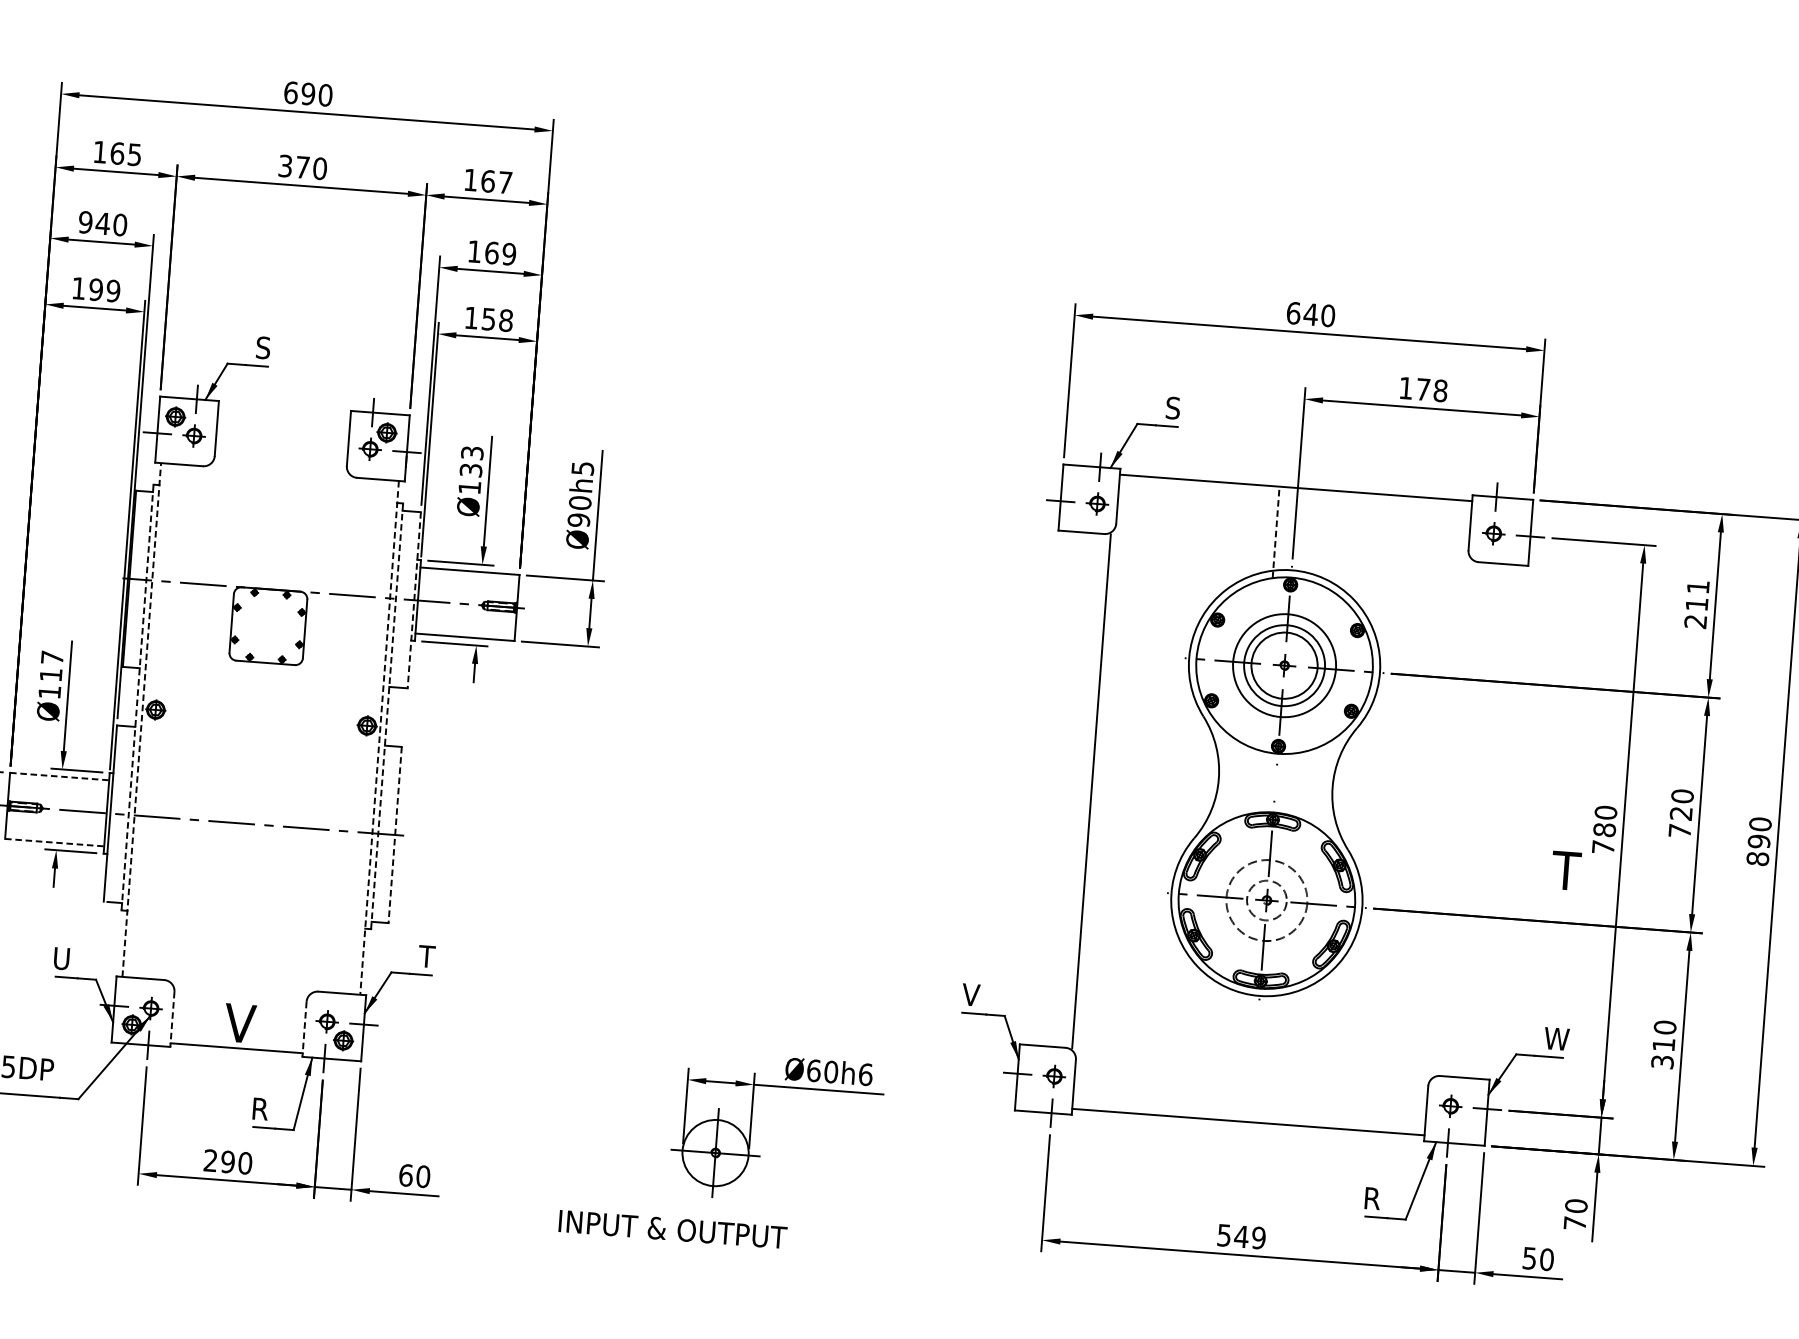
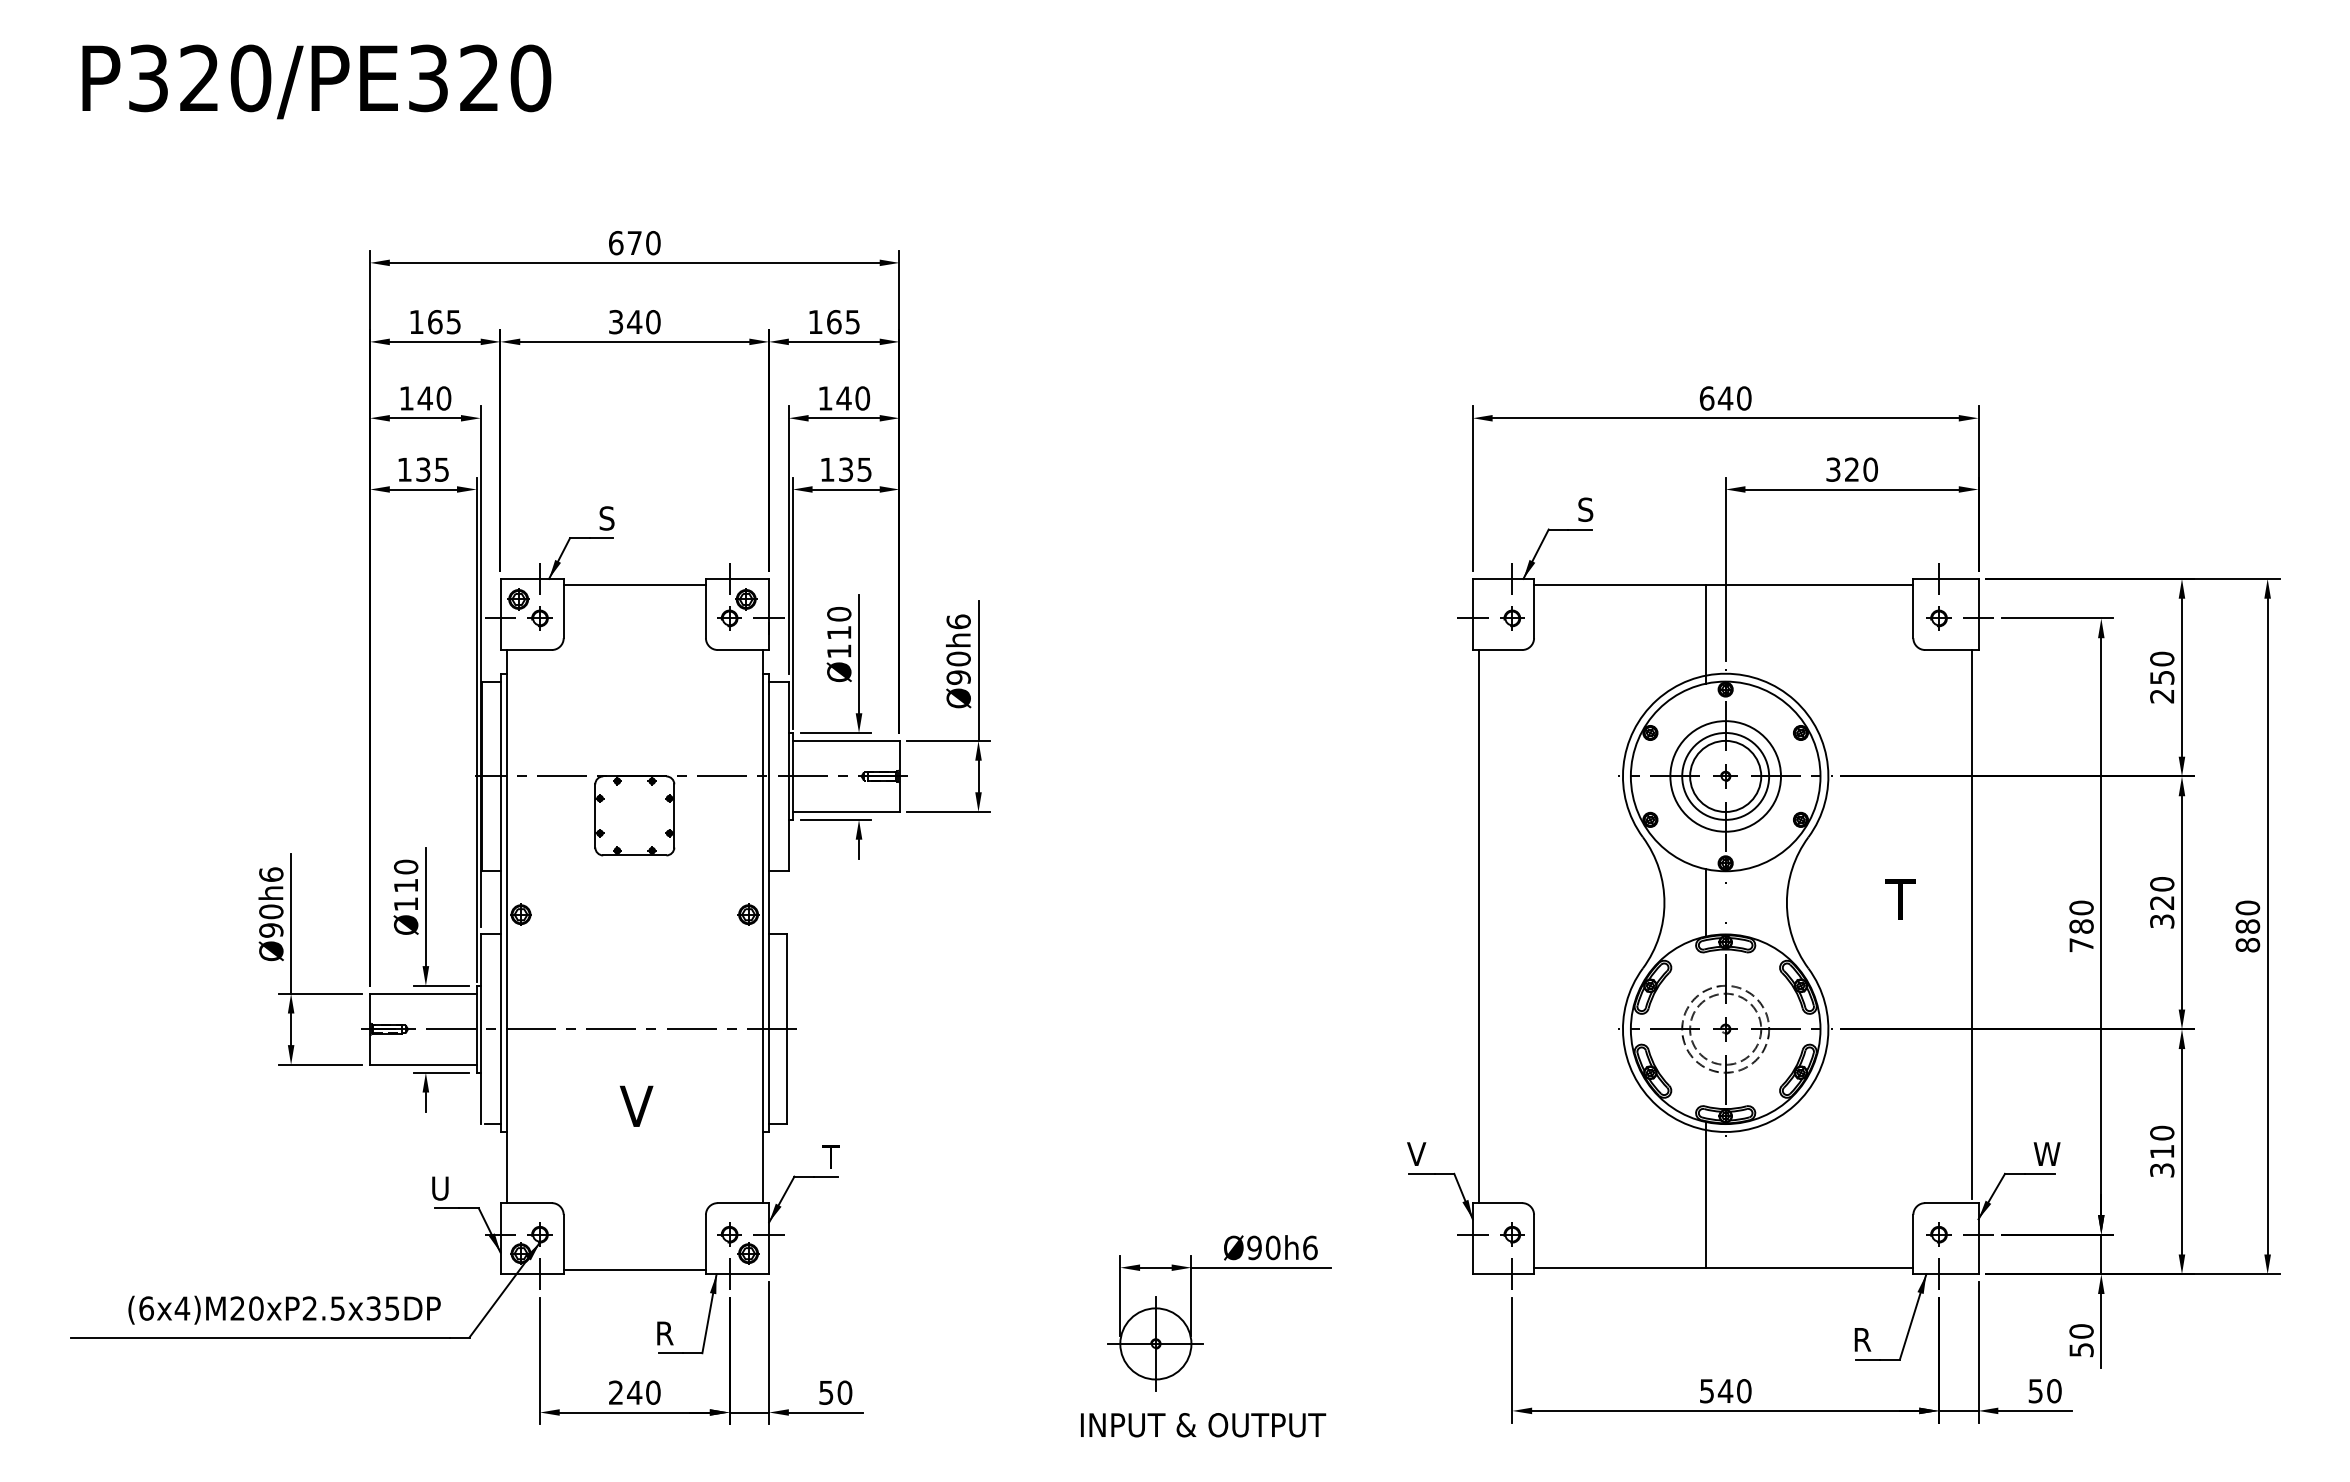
text: (308, 93) -> (634, 242), 690 -> 670
text: (302, 166) -> (634, 321), 370 -> 340
text: (505, 182) -> (852, 322), 167 -> 165
text: (85, 222) -> (406, 398), 940 -> 140
text: (500, 253) -> (853, 398), 169 -> 140
text: (104, 290) -> (432, 469), 199 -> 135
text: (497, 319) -> (855, 469), 158 -> 135
text: (1422, 389) -> (1851, 469), 178 -> 320
line: (284, 412) -> (634, 585), added
text: (472, 460) -> (839, 622), Ø133 -> Ø110
text: (582, 468) -> (958, 621), Ø90h5 -> Ø90h6
line: (1275, 531) -> (1705, 633), dashed -> solid
text: (1697, 594) -> (2162, 667), 211 -> 250
line: (413, 600) -> (788, 776), dashed -> solid
text: (52, 657) -> (406, 866), Ø117 -> Ø110
line: (137, 697) -> (500, 902), dashed -> solid
line: (387, 716) -> (769, 902), dashed -> solid
line: (141, 719) -> (506, 926), dashed -> solid
line: (379, 737) -> (762, 926), dashed -> solid
line: (59, 776) -> (423, 993), dashed -> solid
line: (1257, 781) -> (1705, 902), added
line: (1091, 791) -> (1479, 926), moved
line: (1503, 820) -> (1972, 924), added
text: (1680, 830) -> (2162, 921), 720 -> 320
line: (395, 835) -> (787, 1029), dashed -> solid
text: (1758, 841) -> (2247, 926), 890 -> 880
line: (54, 842) -> (423, 1064), dashed -> solid
text: (1566, 870) -> (1900, 899), moved
circle: (1266, 899) -> (1725, 1028), size x1.67
line: (172, 1019) -> (563, 1244), dashed -> solid
text: (240, 1022) -> (636, 1105), moved
line: (304, 1029) -> (705, 1244), dashed -> solid
line: (1236, 1052) -> (1705, 1194), added
text: (813, 1070) -> (1254, 1247), Ø60h6 -> Ø90h6
text: (227, 1161) -> (634, 1392), 290 -> 240
text: (406, 1175) -> (826, 1392), 60 -> 50
text: (1575, 1223) -> (2081, 1350), 70 -> 50
text: (673, 1229) -> (1203, 1425), moved
text: (1258, 1238) -> (1743, 1391), 549 -> 540

